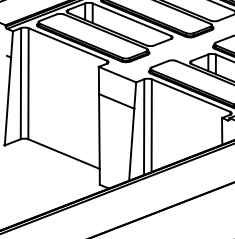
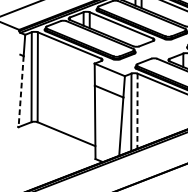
line: (7, 101) -> (20, 91), solid -> dashed
line: (151, 126) -> (137, 111), solid -> dashed

